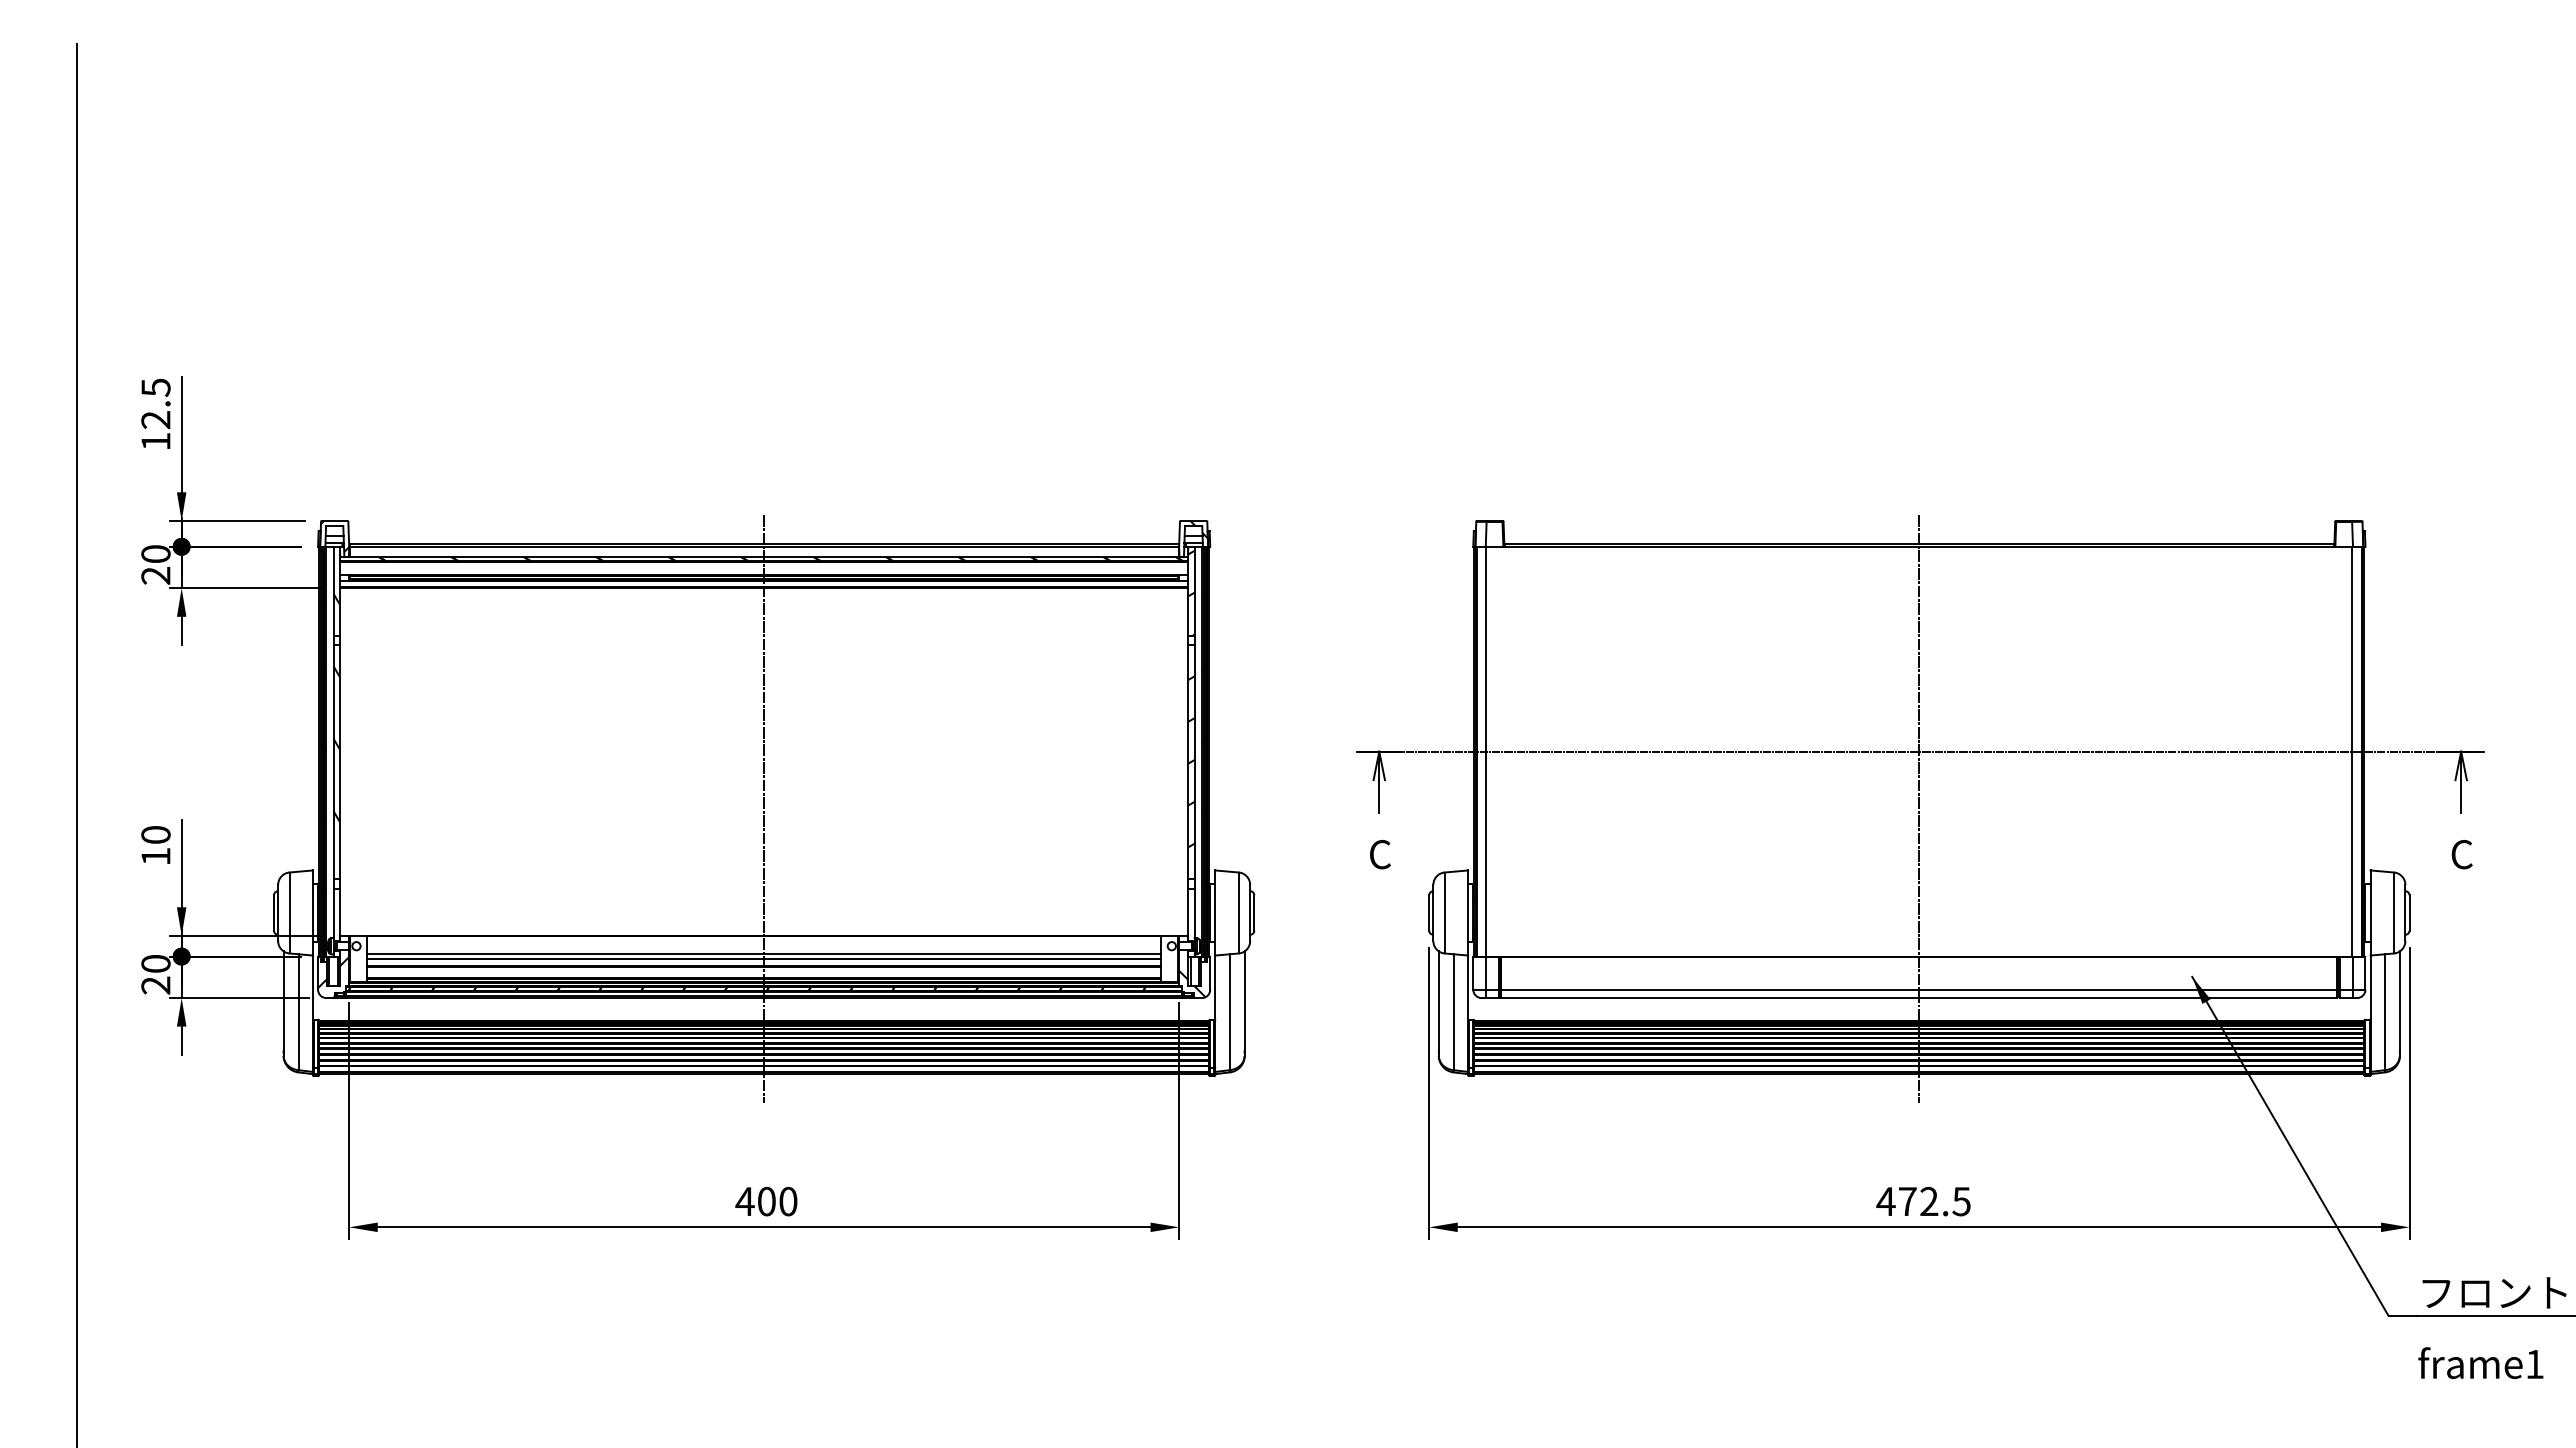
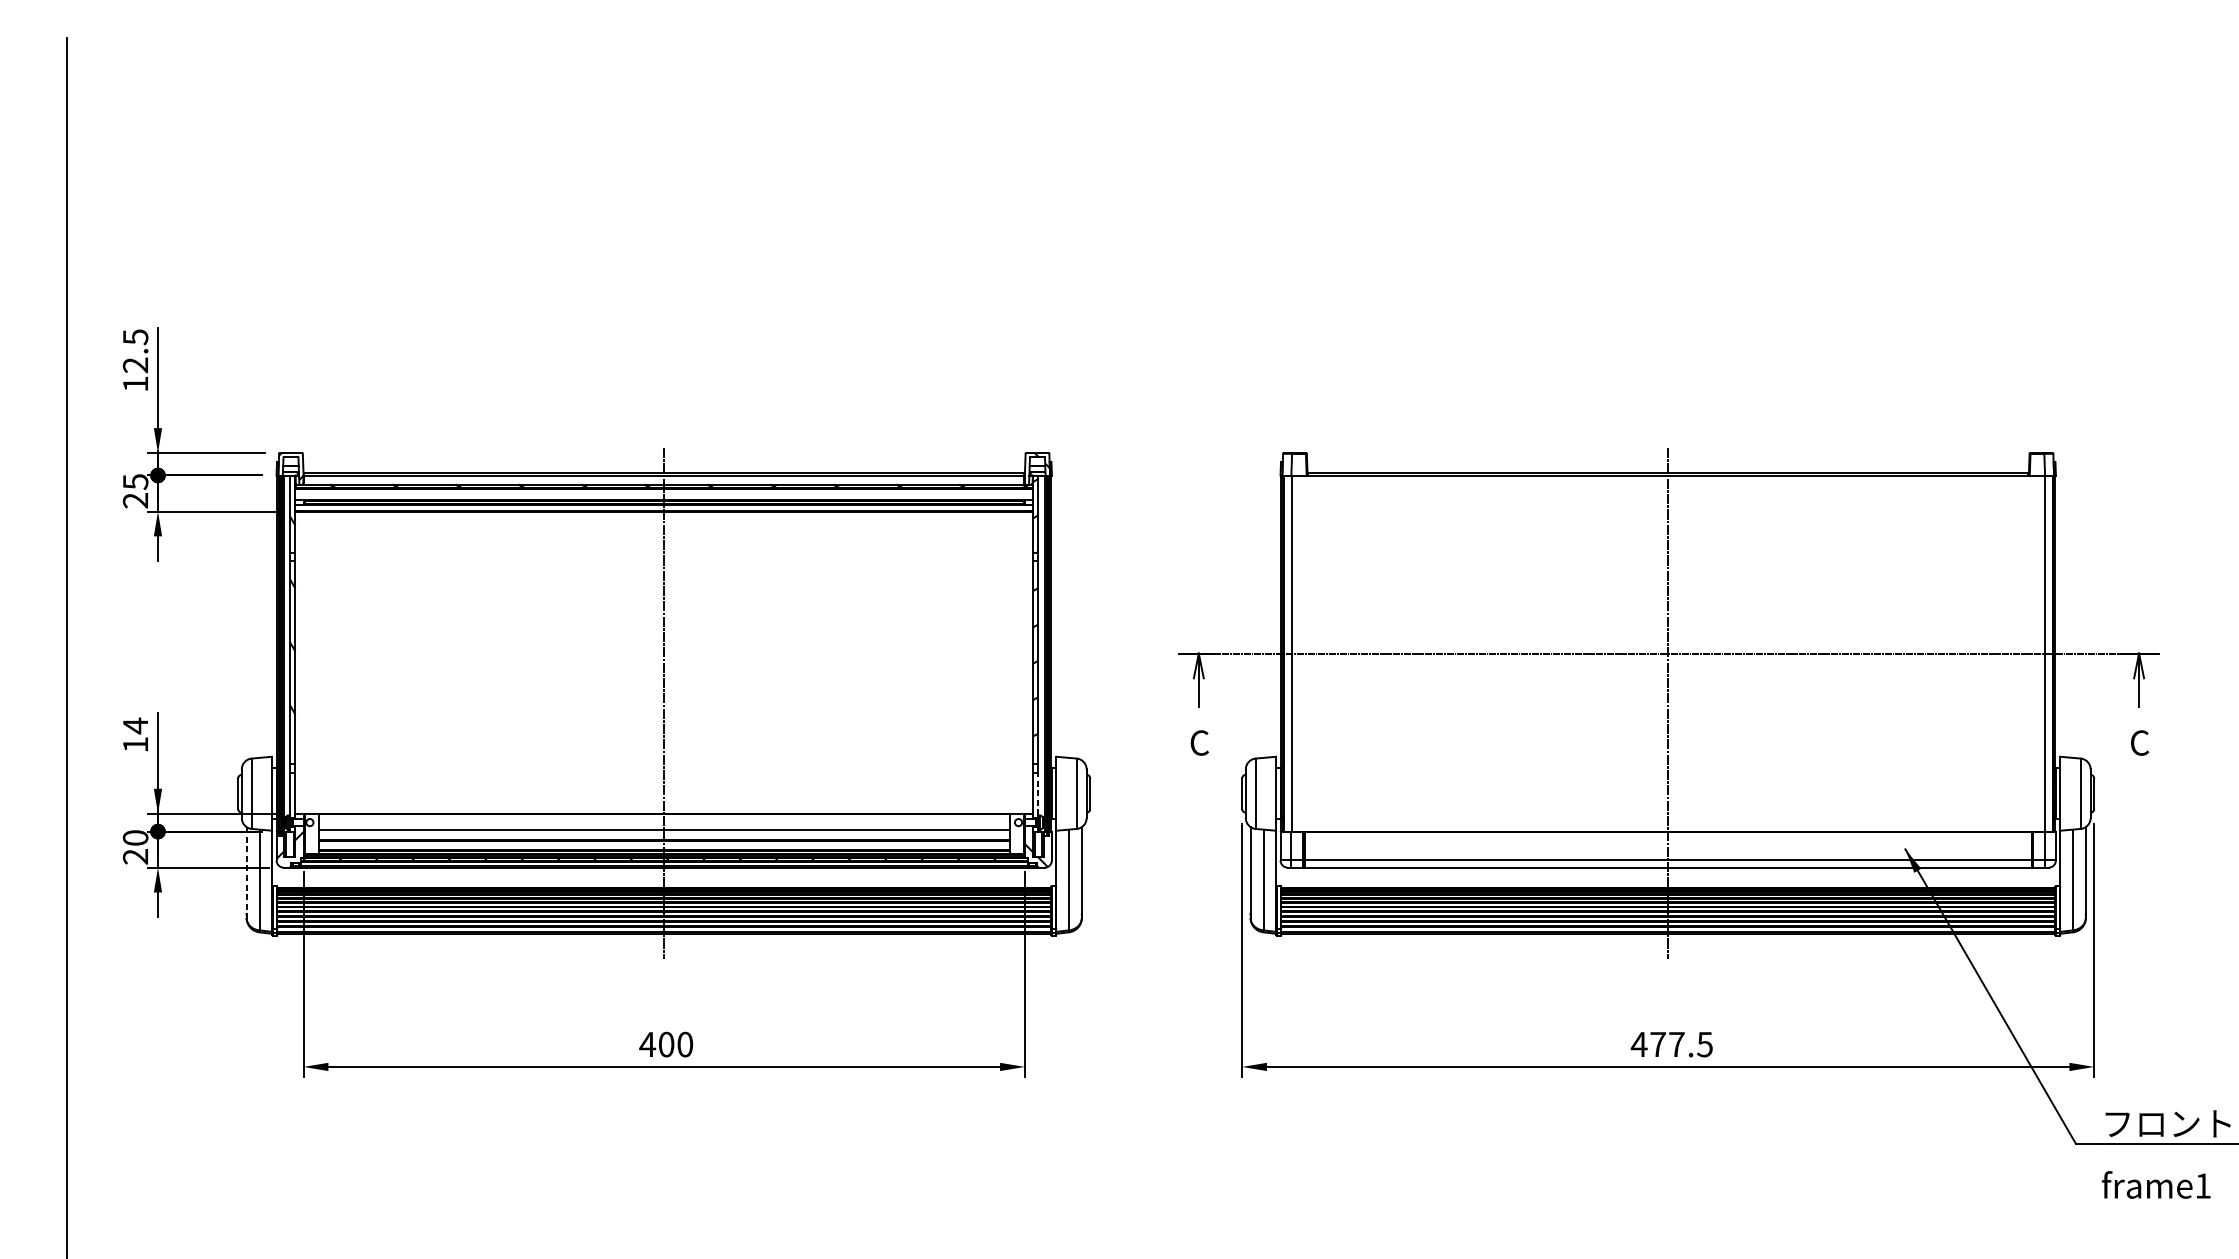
text: (155, 554) -> (135, 482), 20 -> 25
text: (155, 834) -> (135, 725), 10 -> 14
line: (1194, 913) -> (1038, 794), solid -> dashed
line: (763, 958) -> (663, 833), removed
line: (283, 1001) -> (246, 870), solid -> dashed
text: (1929, 1200) -> (1677, 1043), 472.5 -> 477.5

